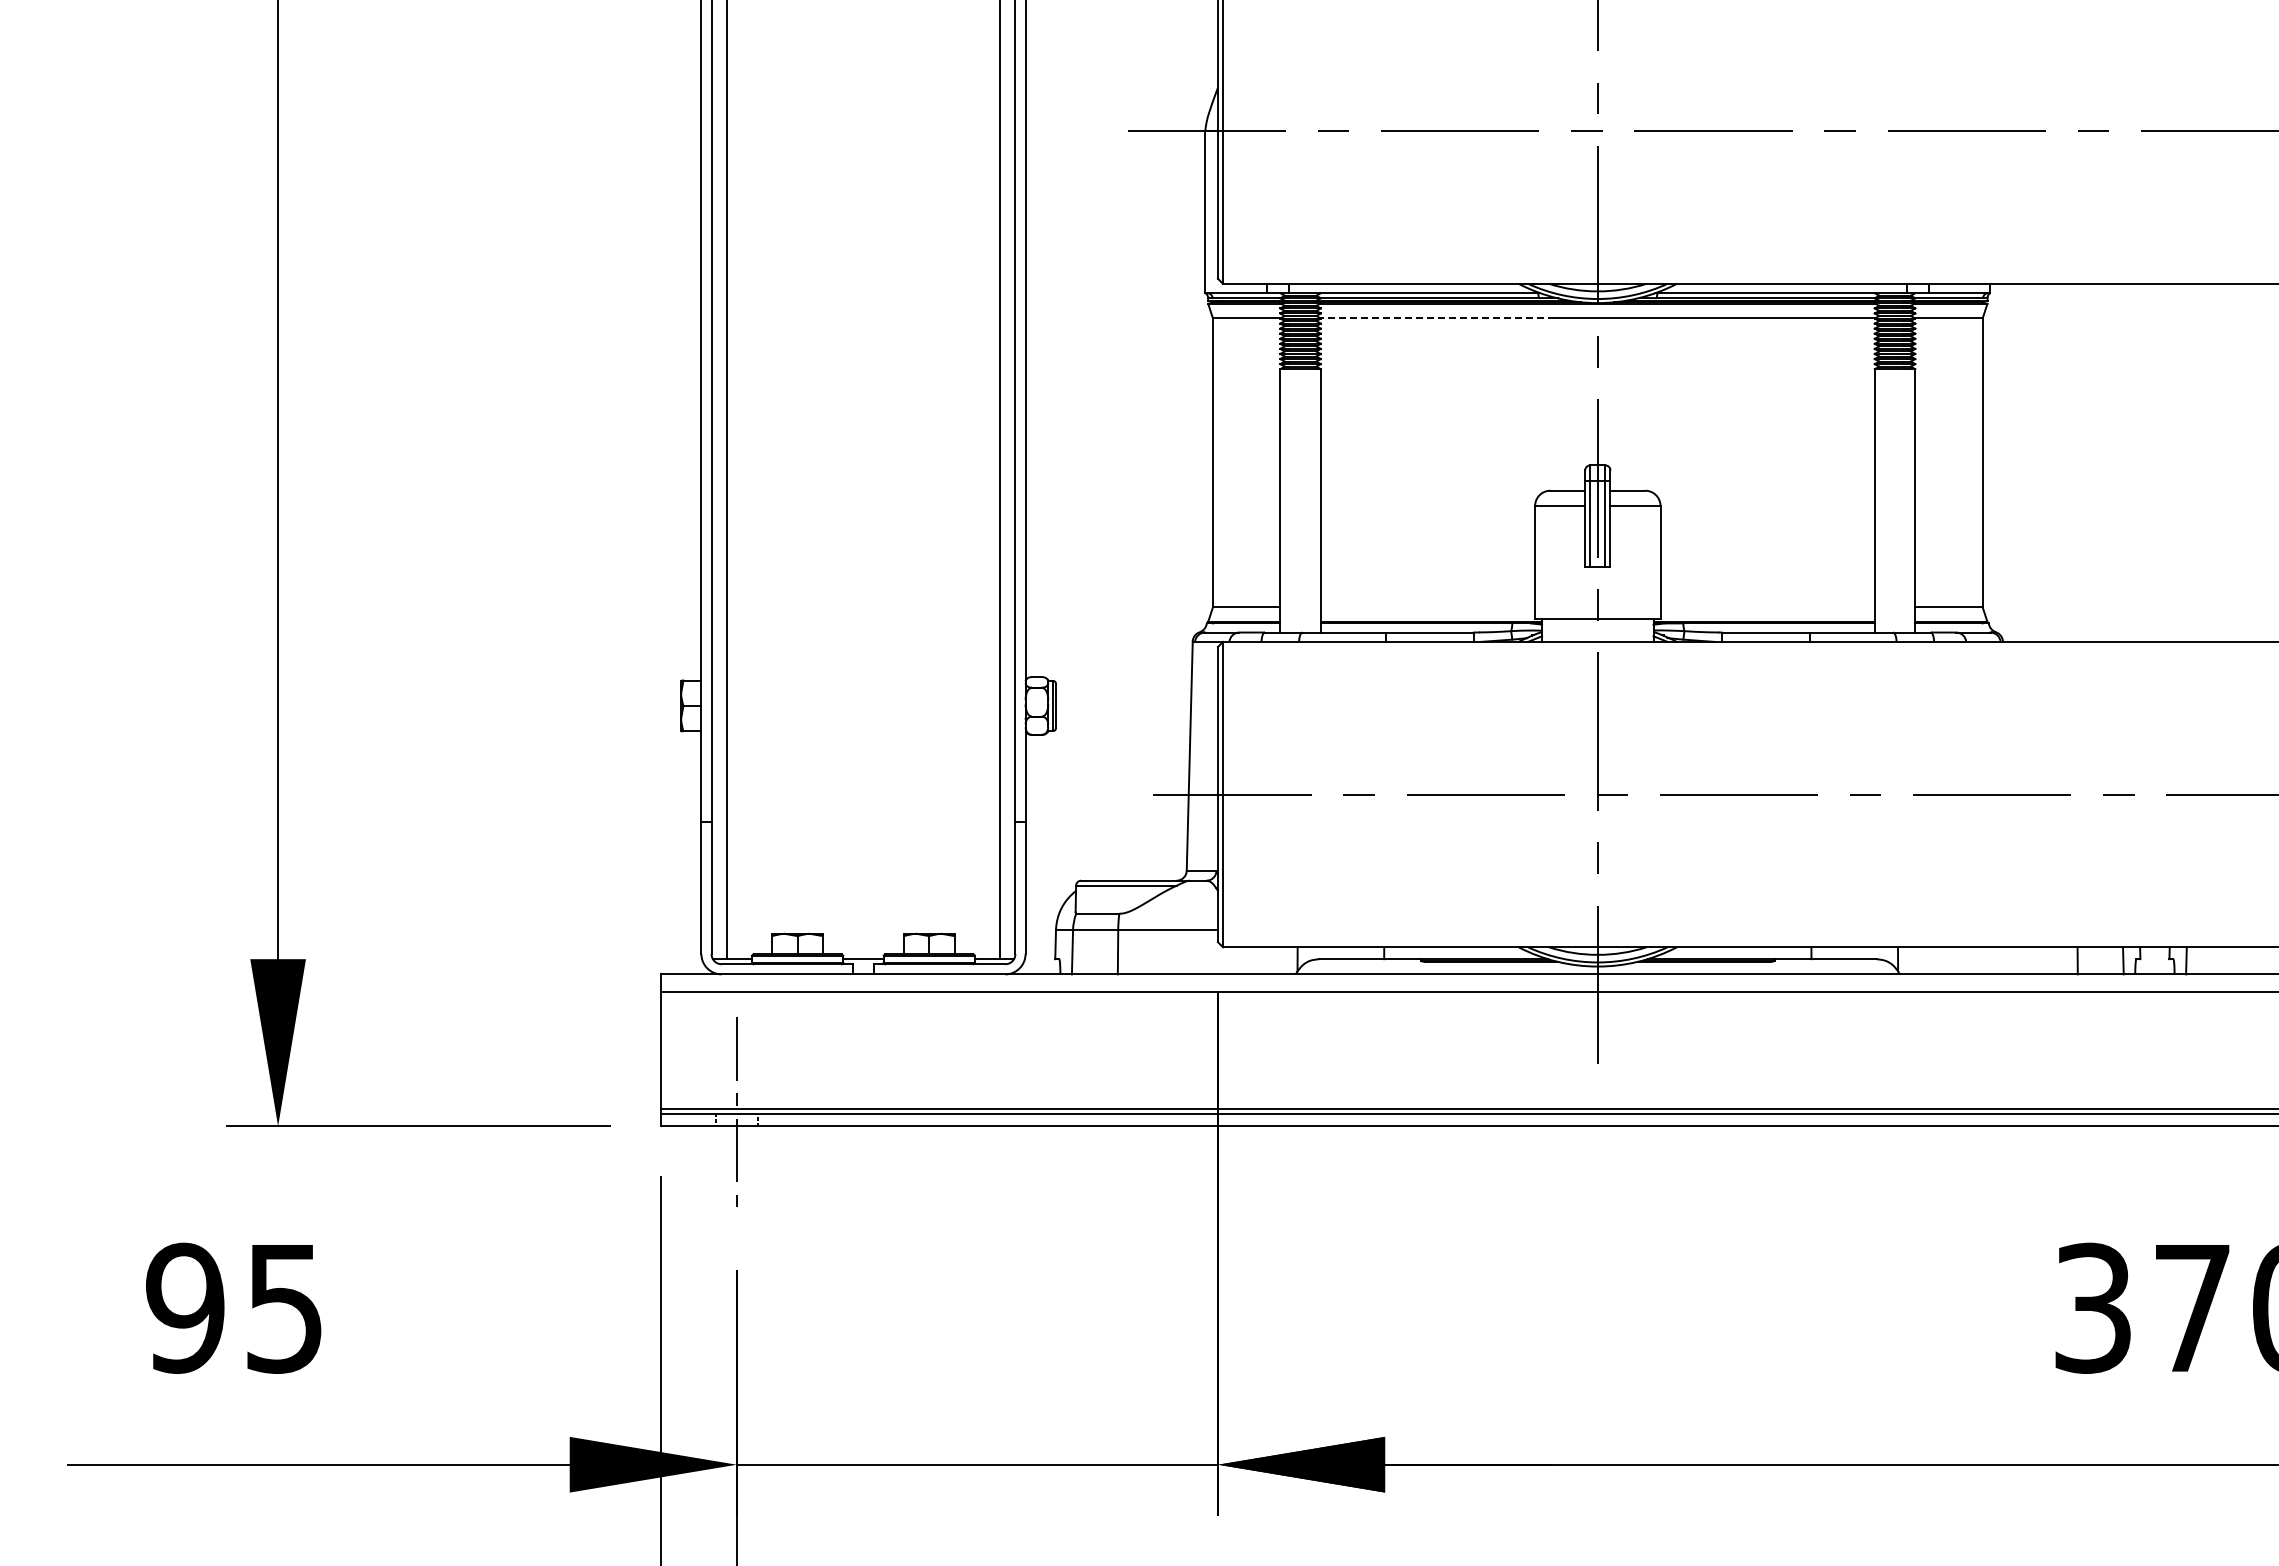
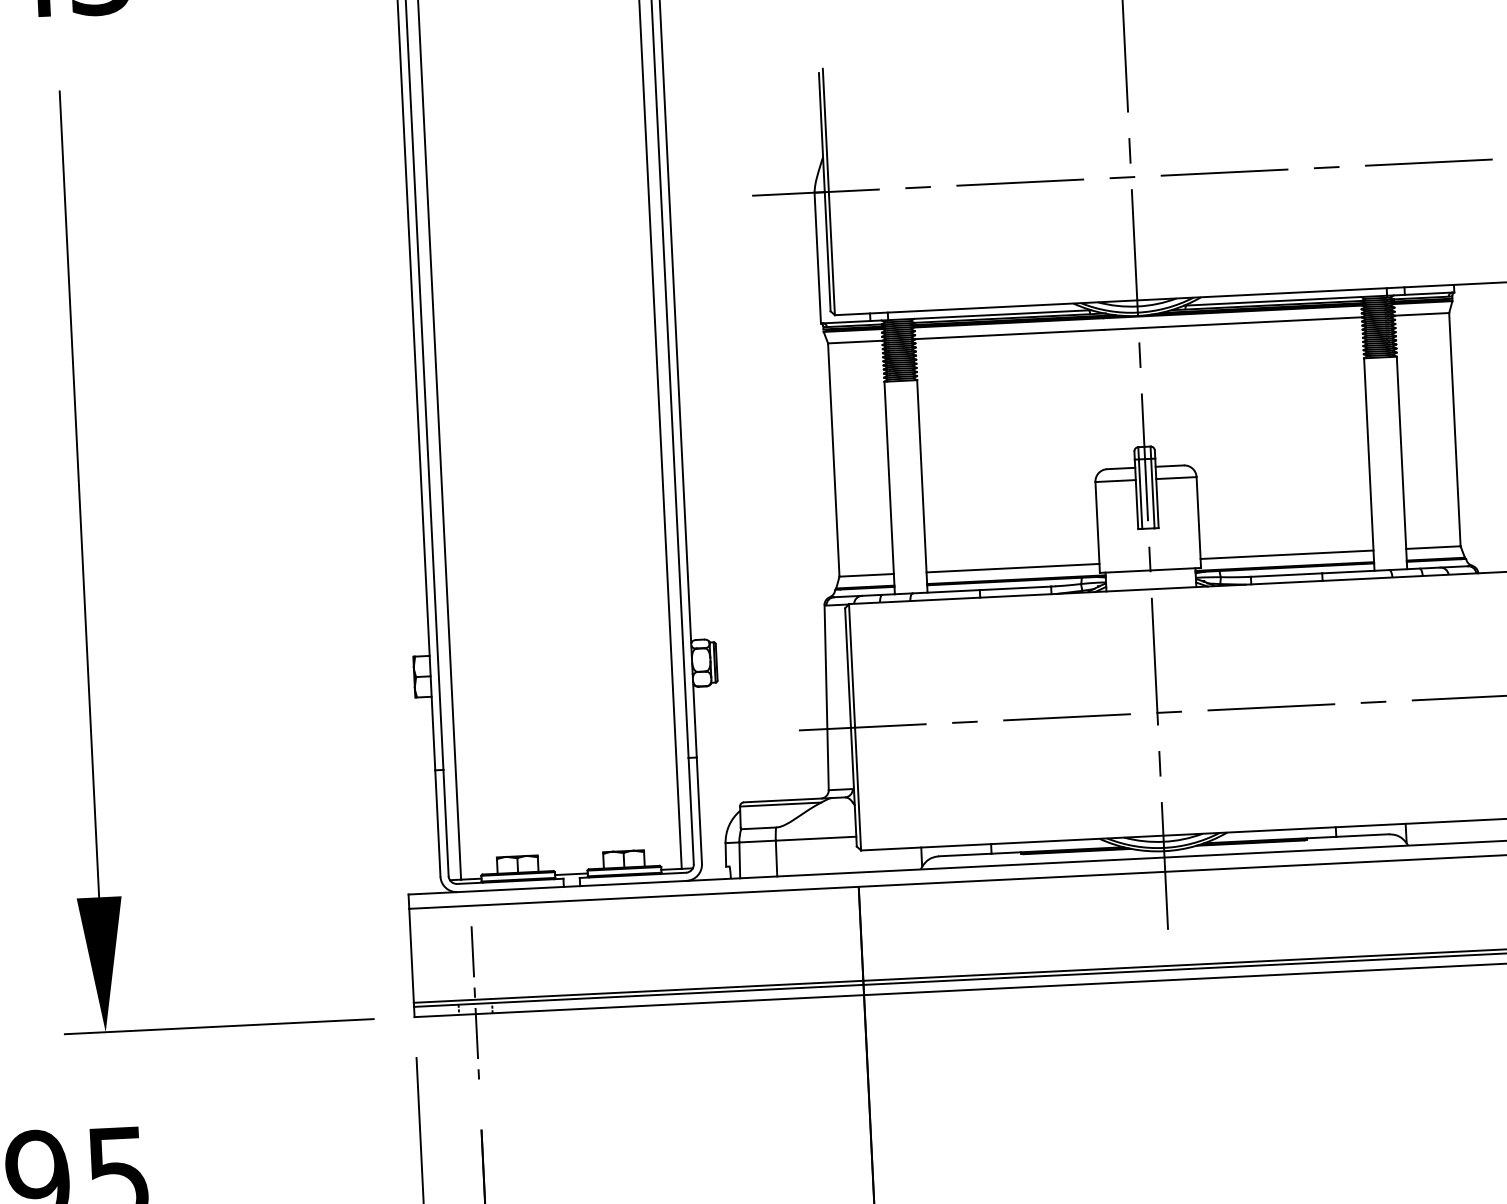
line: (1437, 318) -> (1009, 334), dashed -> solid
line: (1427, 607) -> (1012, 568), added
line: (1767, 607) -> (1286, 554), added

